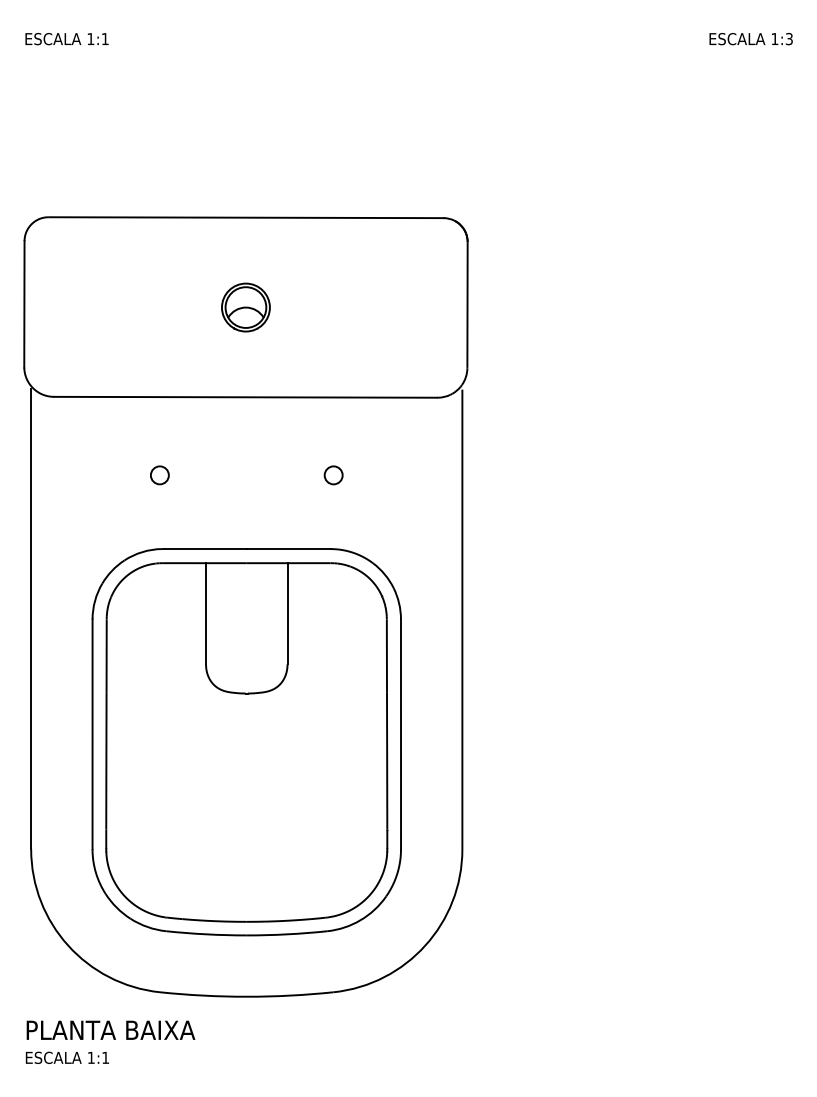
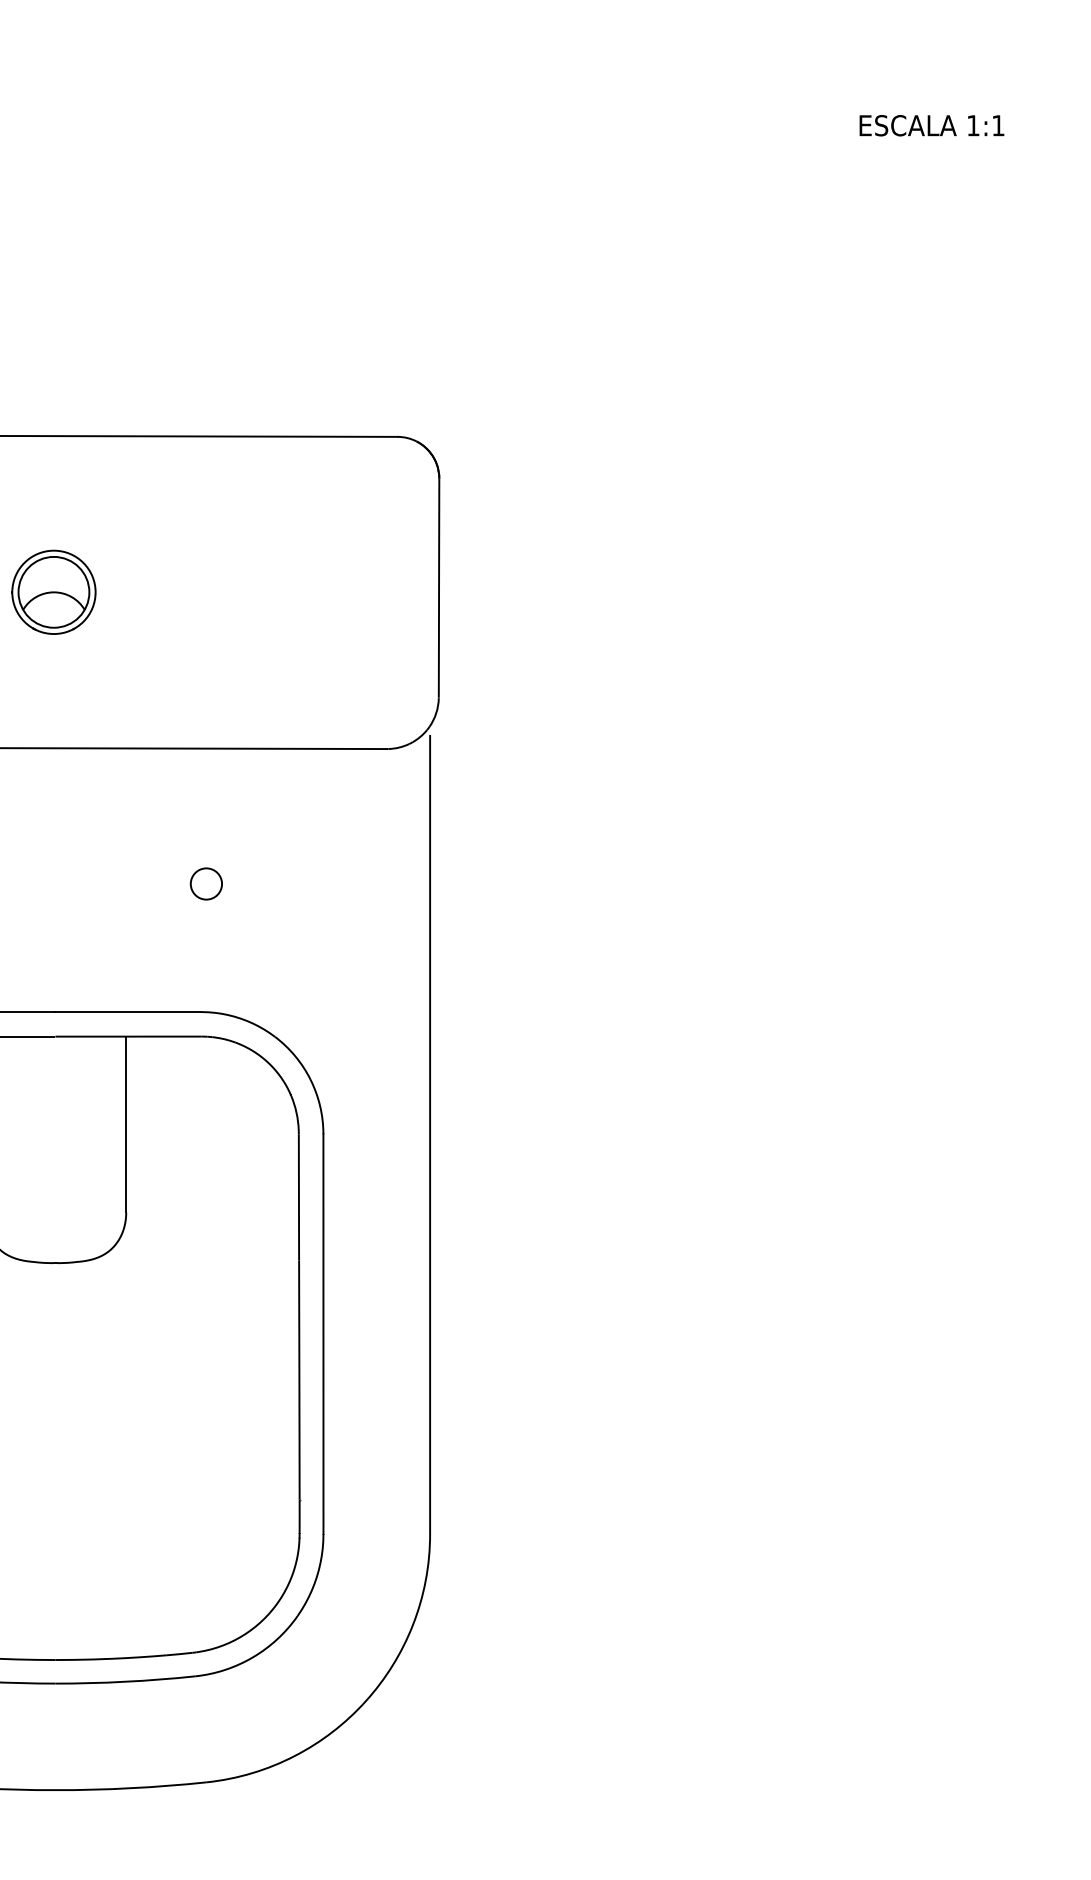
text: (788, 39) -> (996, 126), 1:3 -> 1:1

